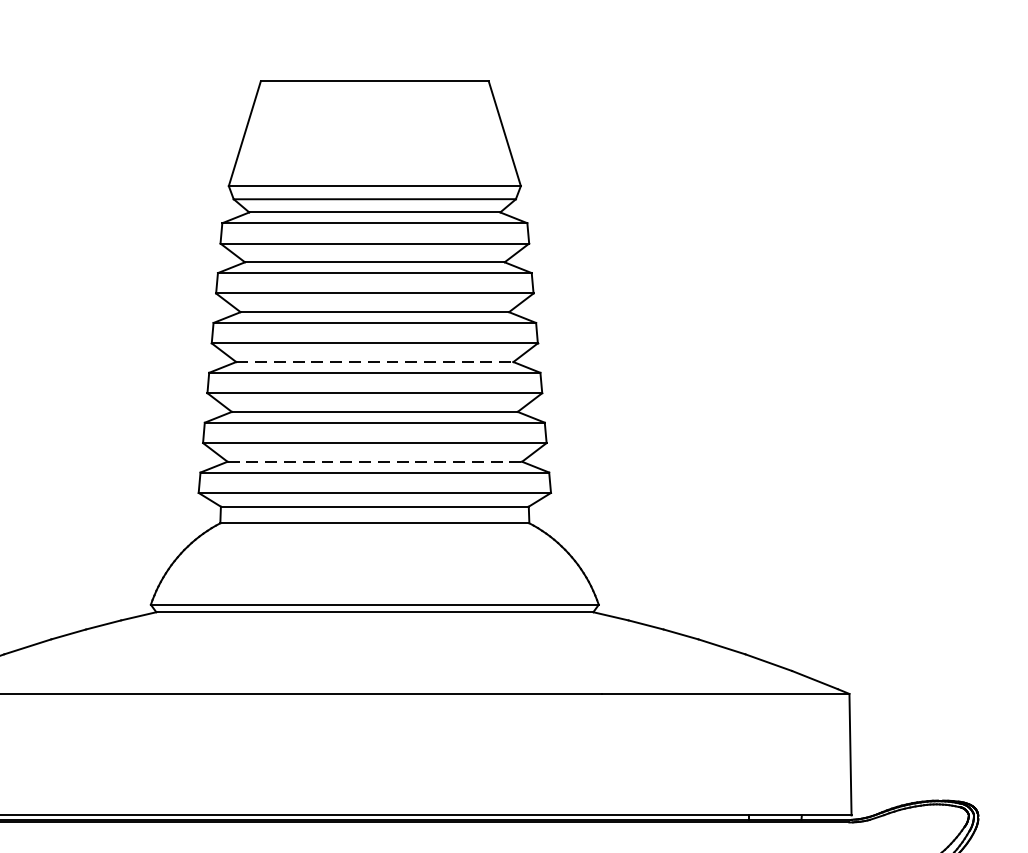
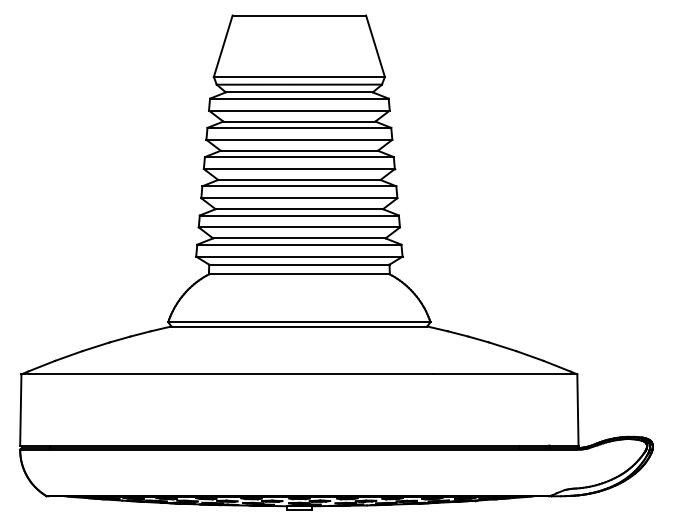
line: (375, 361) -> (299, 179), dashed -> solid
line: (375, 461) -> (299, 238), dashed -> solid

